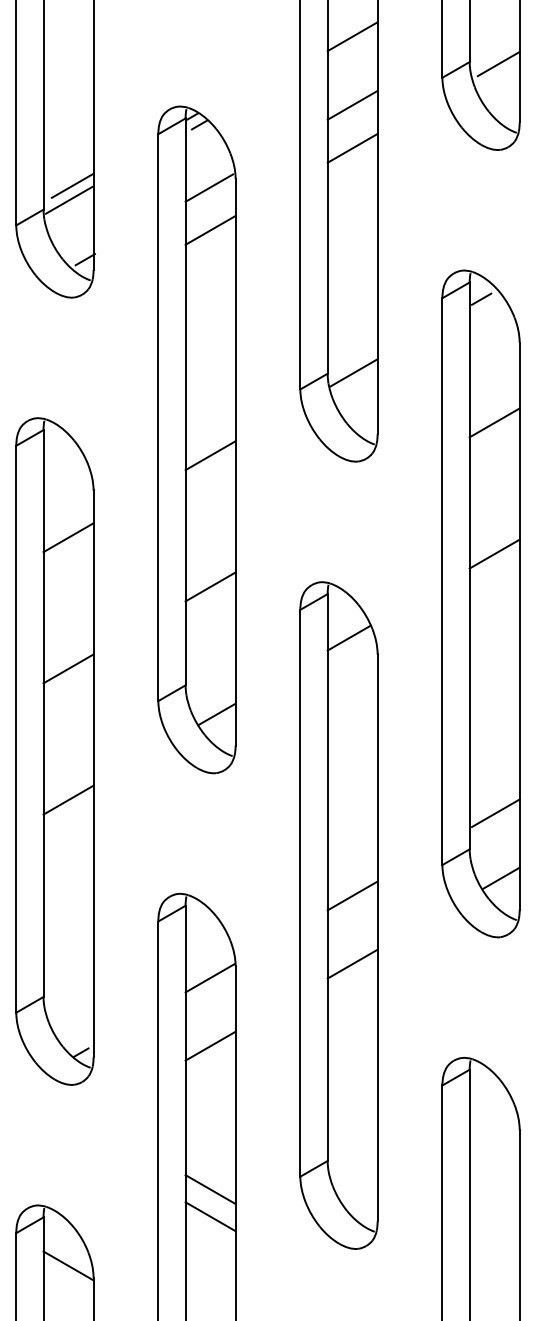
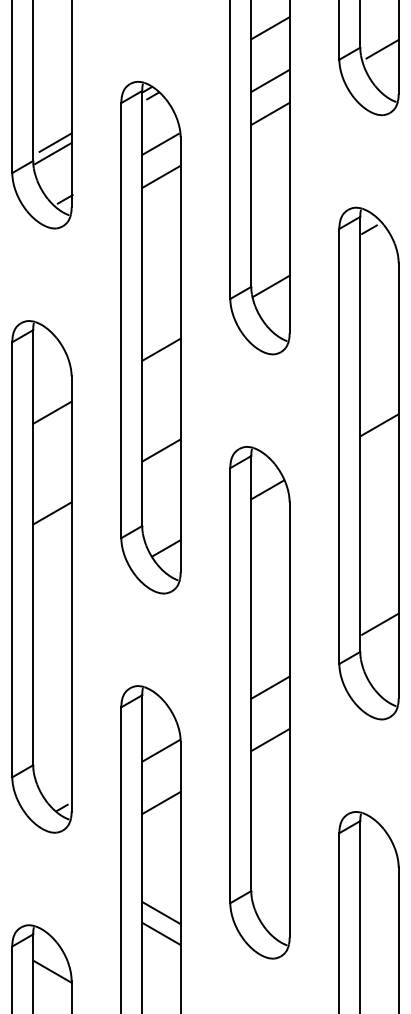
line: (494, 422) -> (379, 324), removed
line: (68, 799) -> (52, 613), removed
line: (501, 877) -> (384, 673), removed

